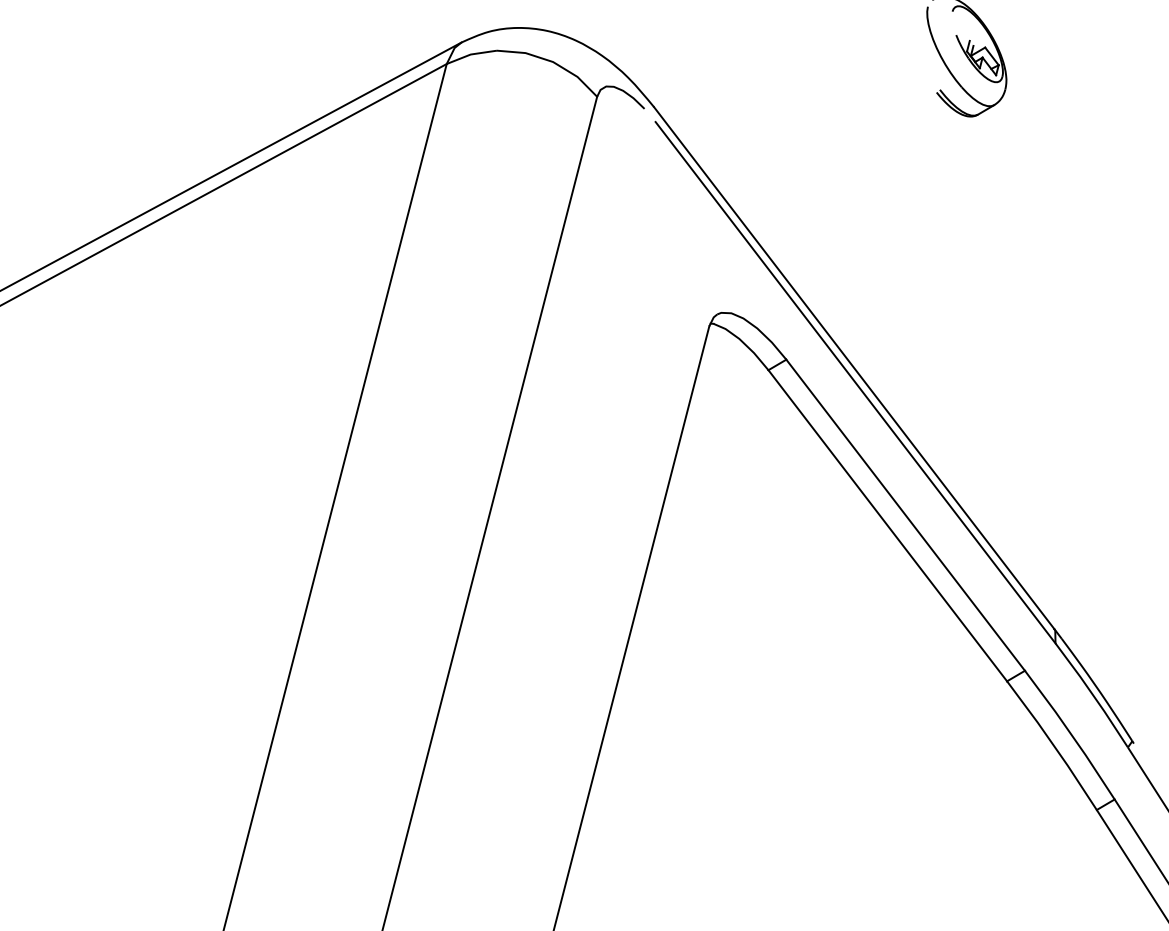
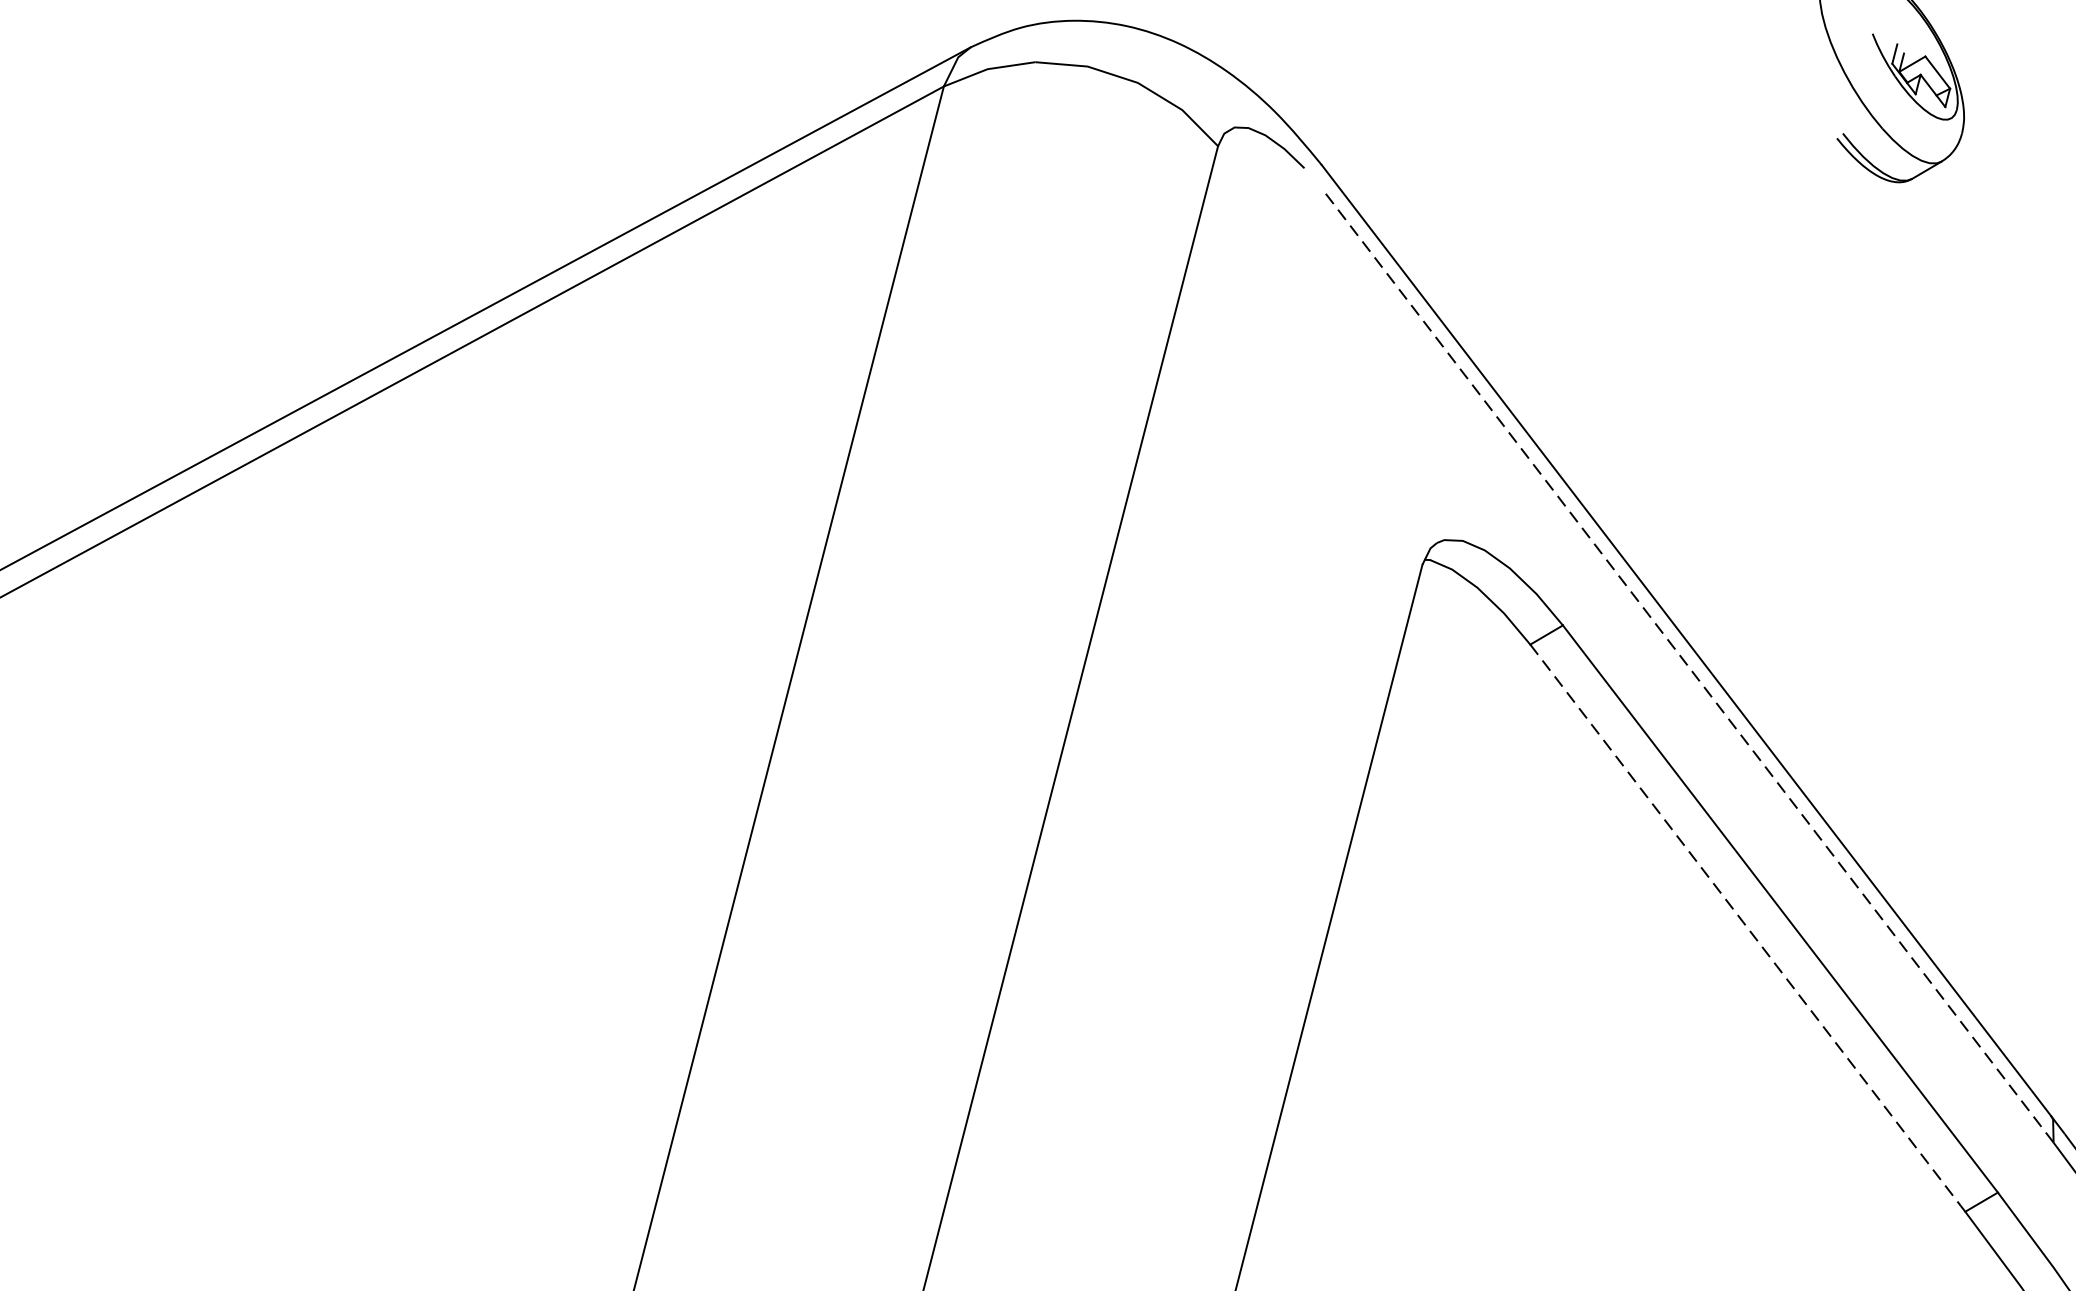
line: (855, 382) -> (1688, 667), solid -> dashed
line: (888, 526) -> (1749, 929), solid -> dashed

